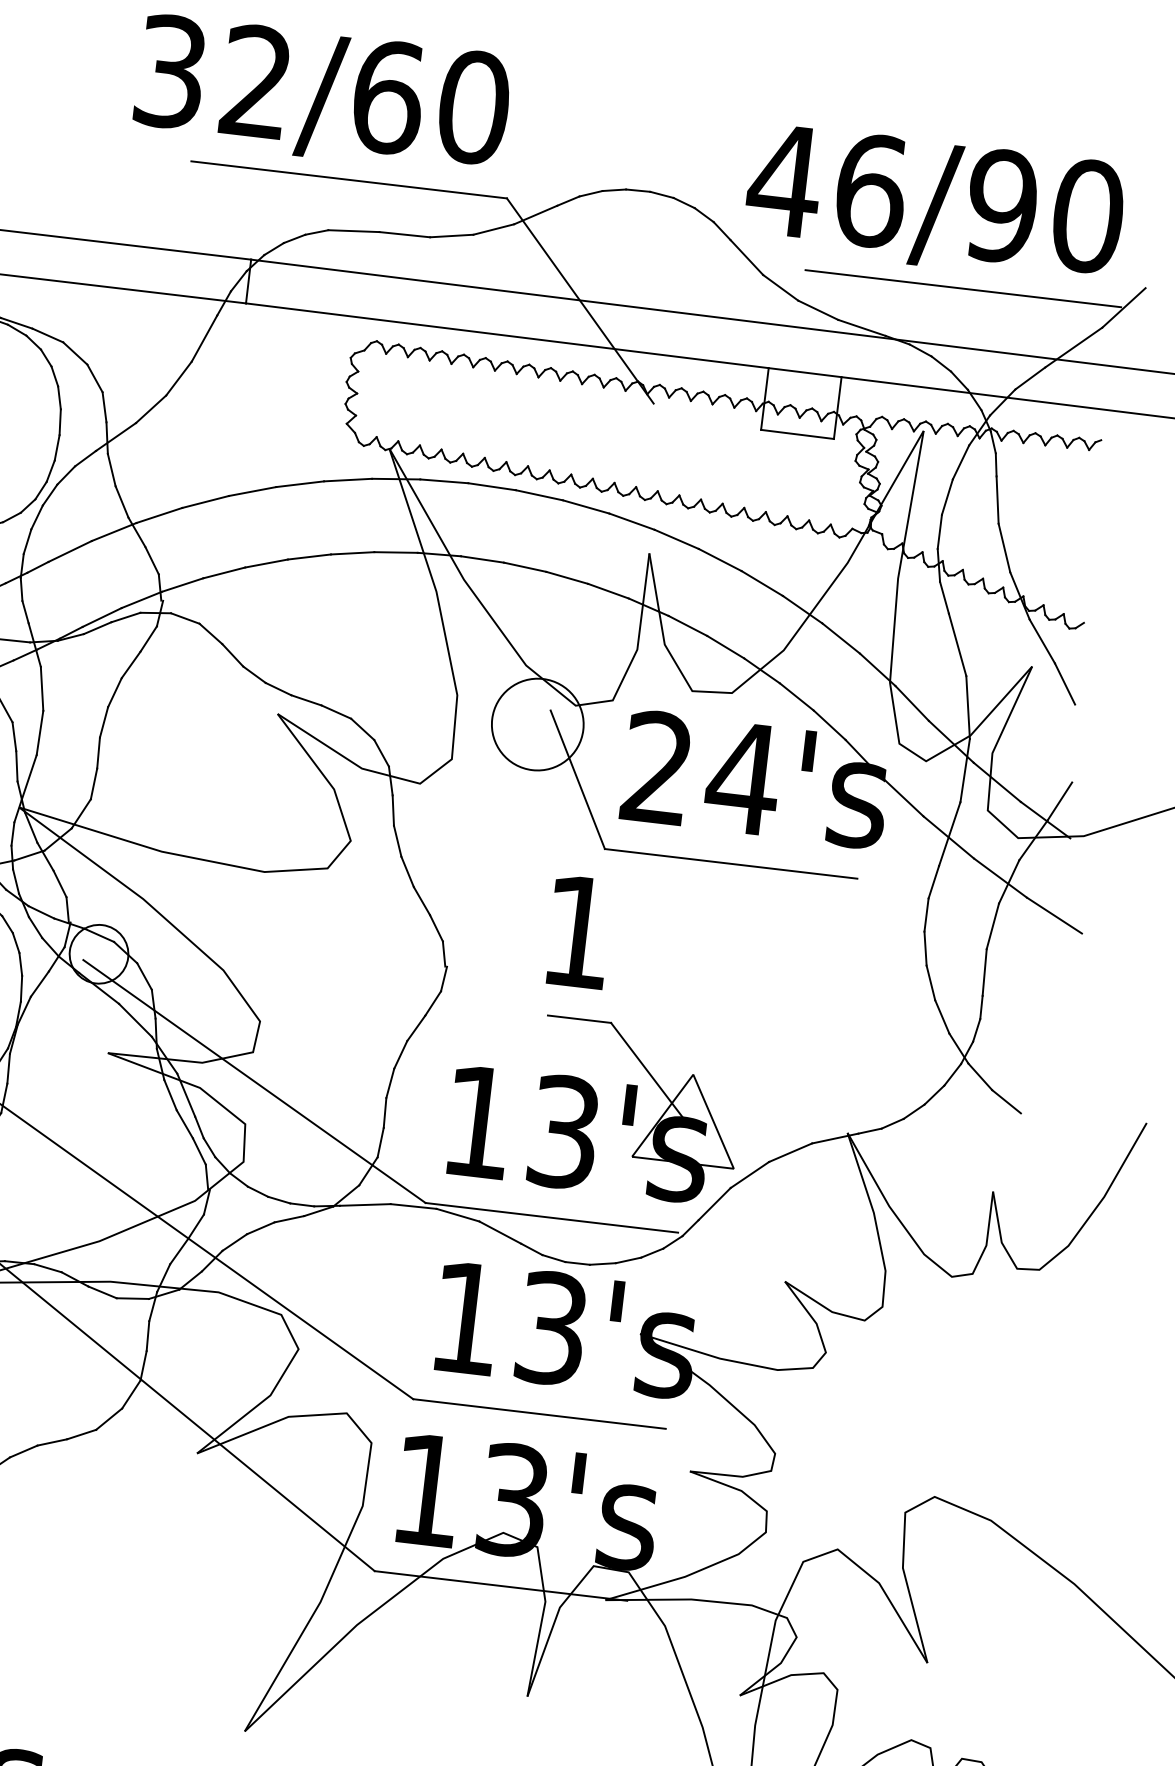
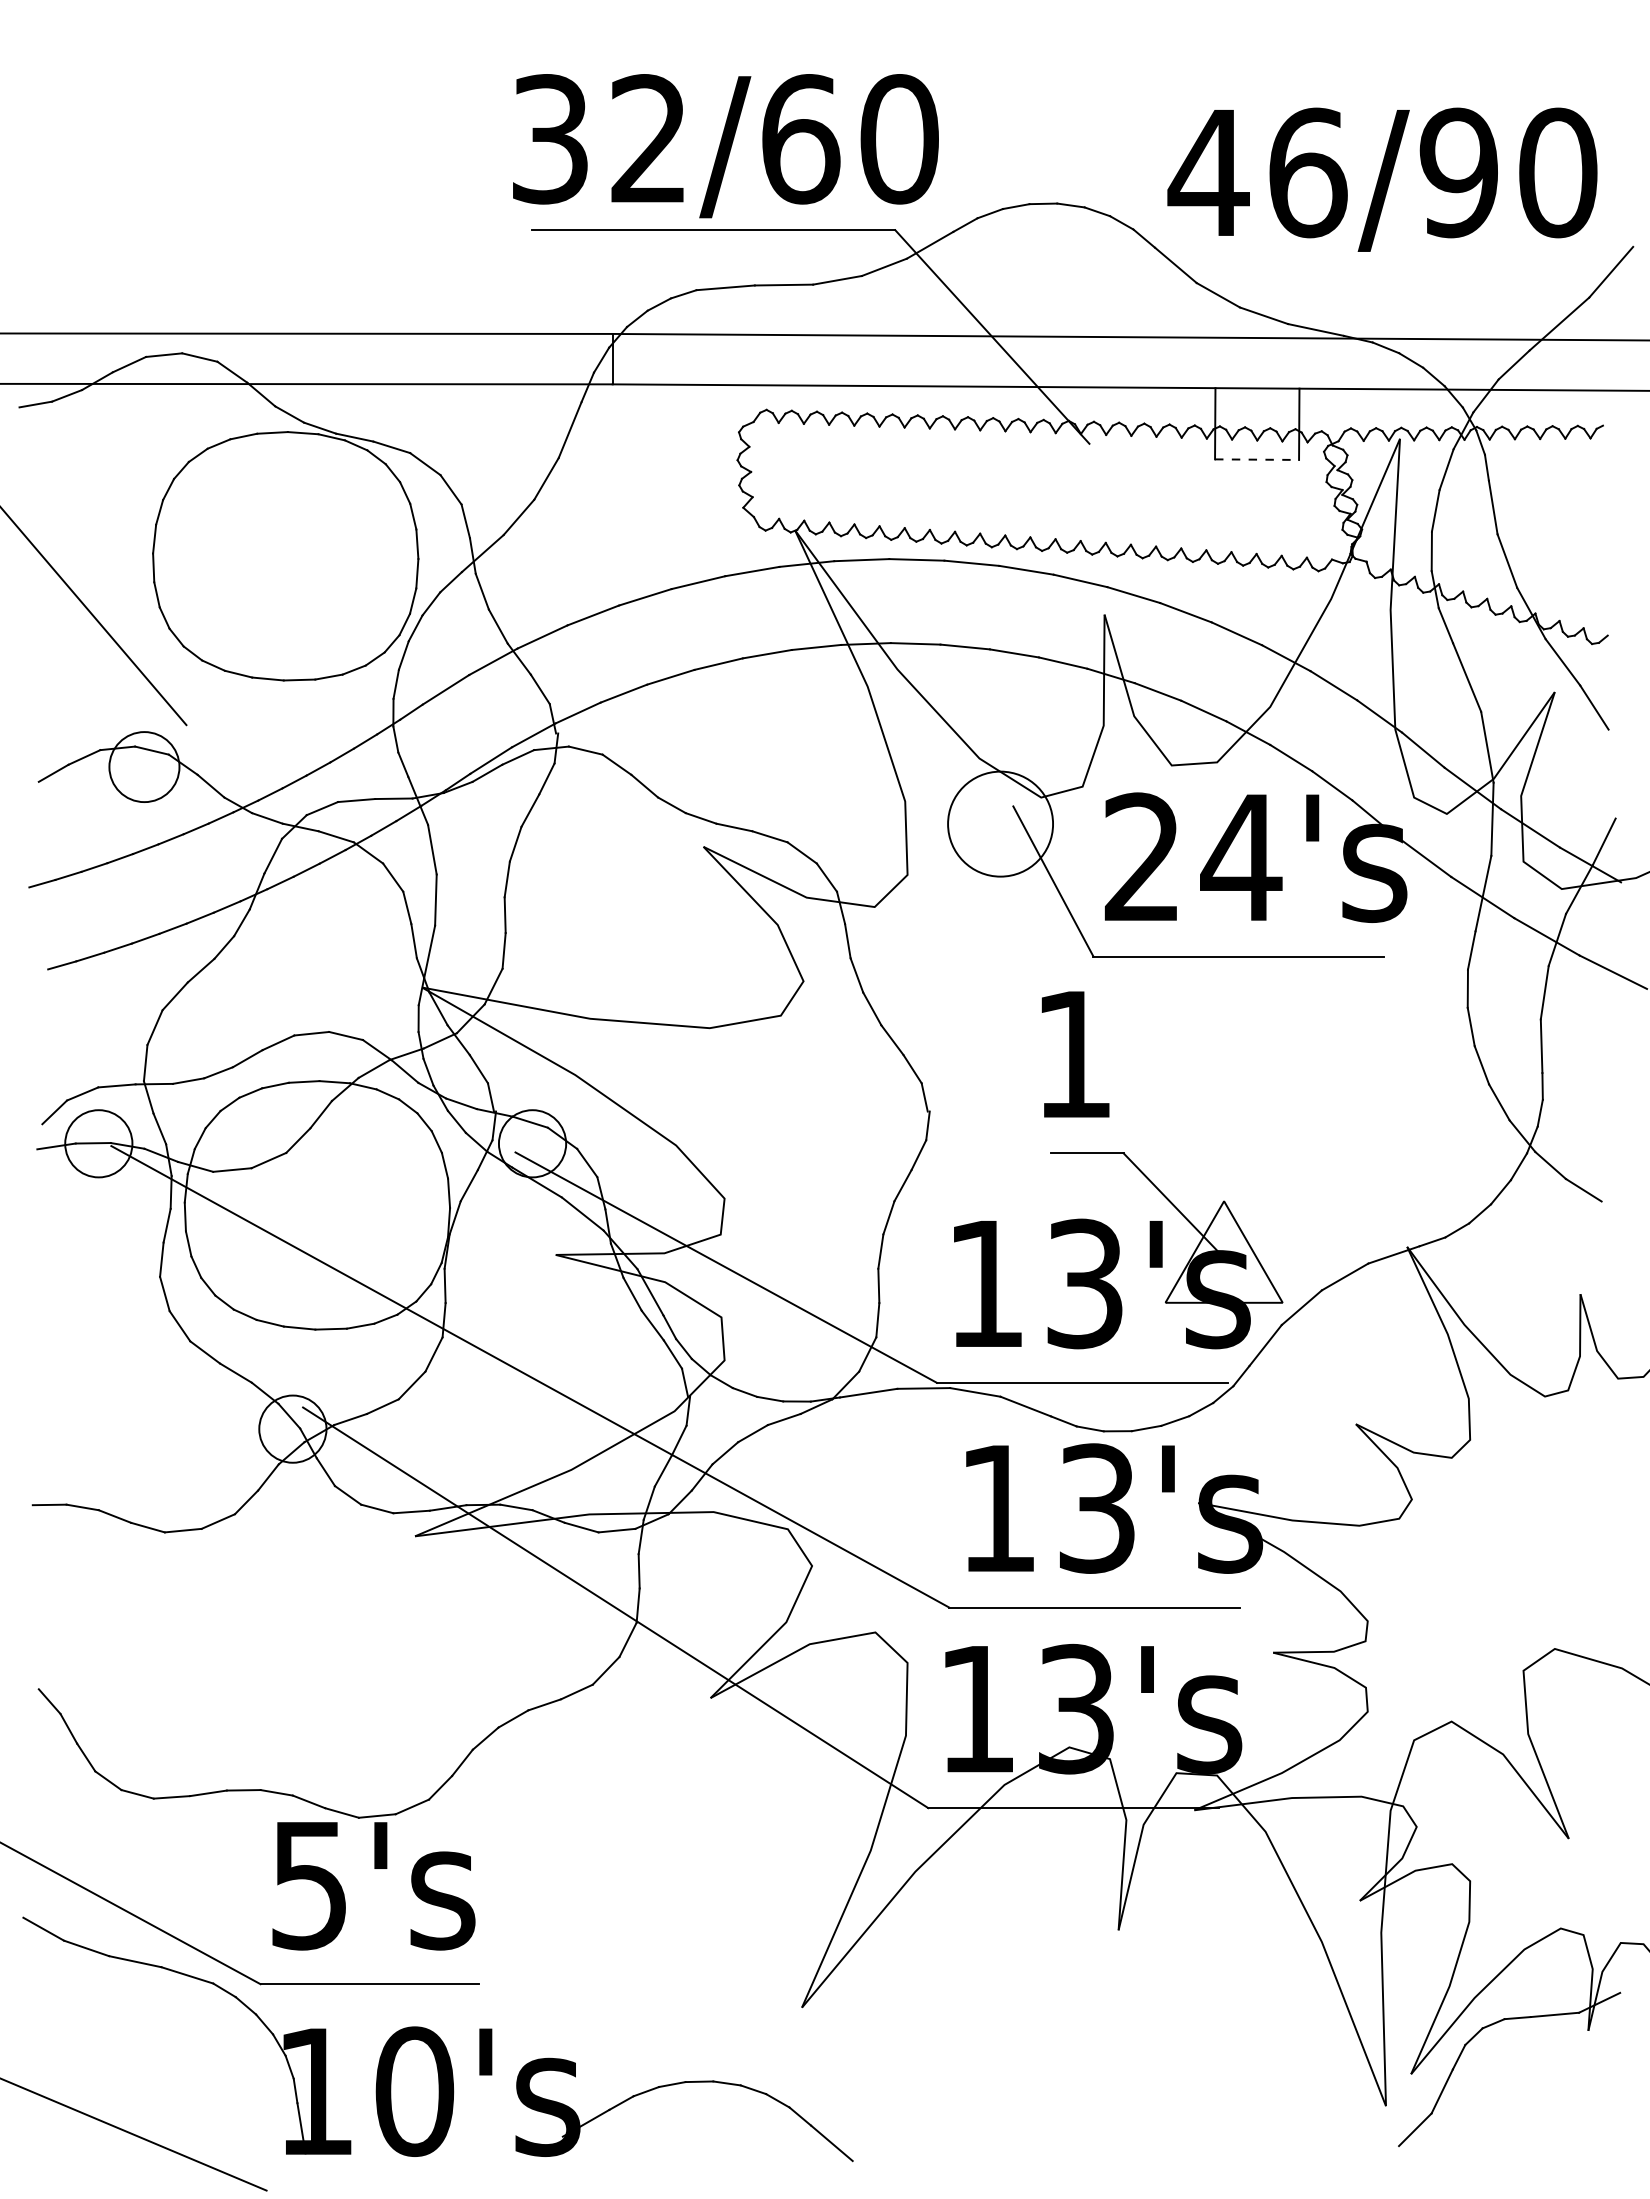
text: (322, 96) -> (725, 146), moved
line: (962, 288) -> (1425, 271), removed
line: (797, 434) -> (1257, 459), solid -> dashed

